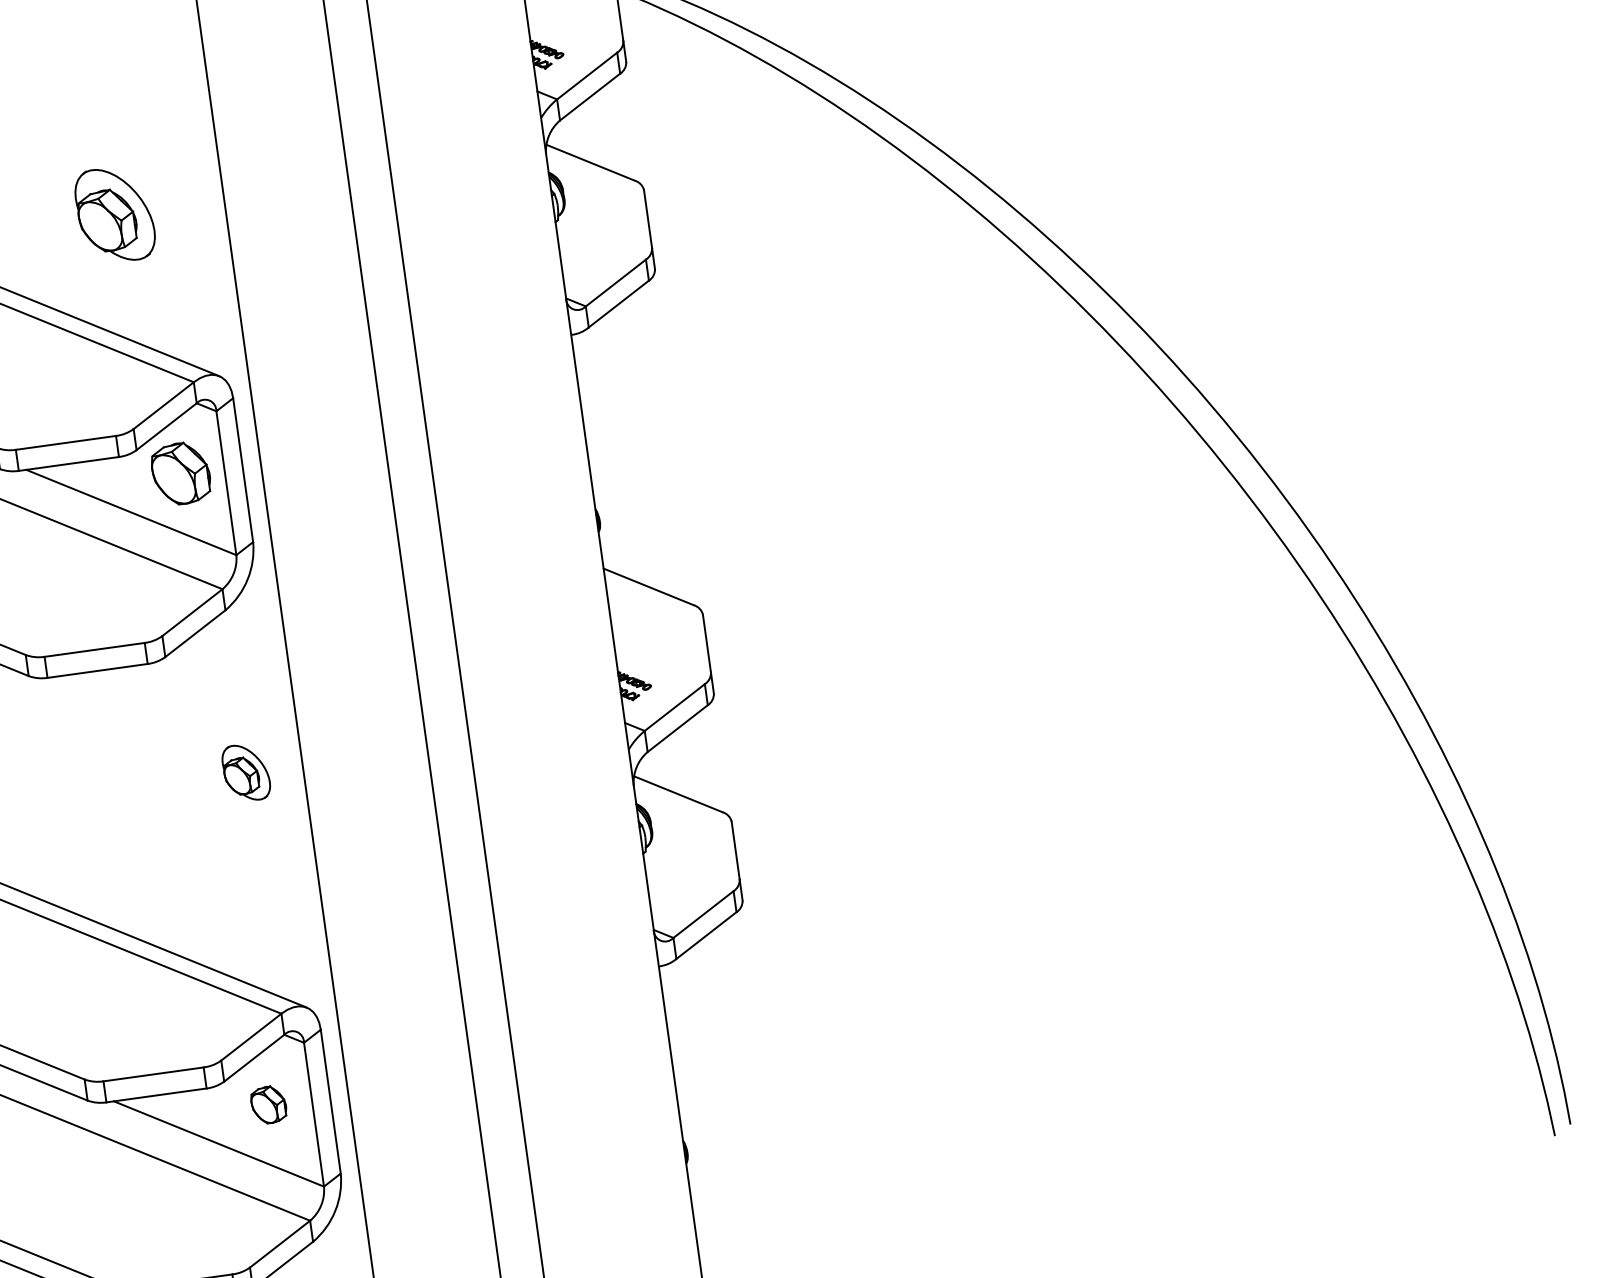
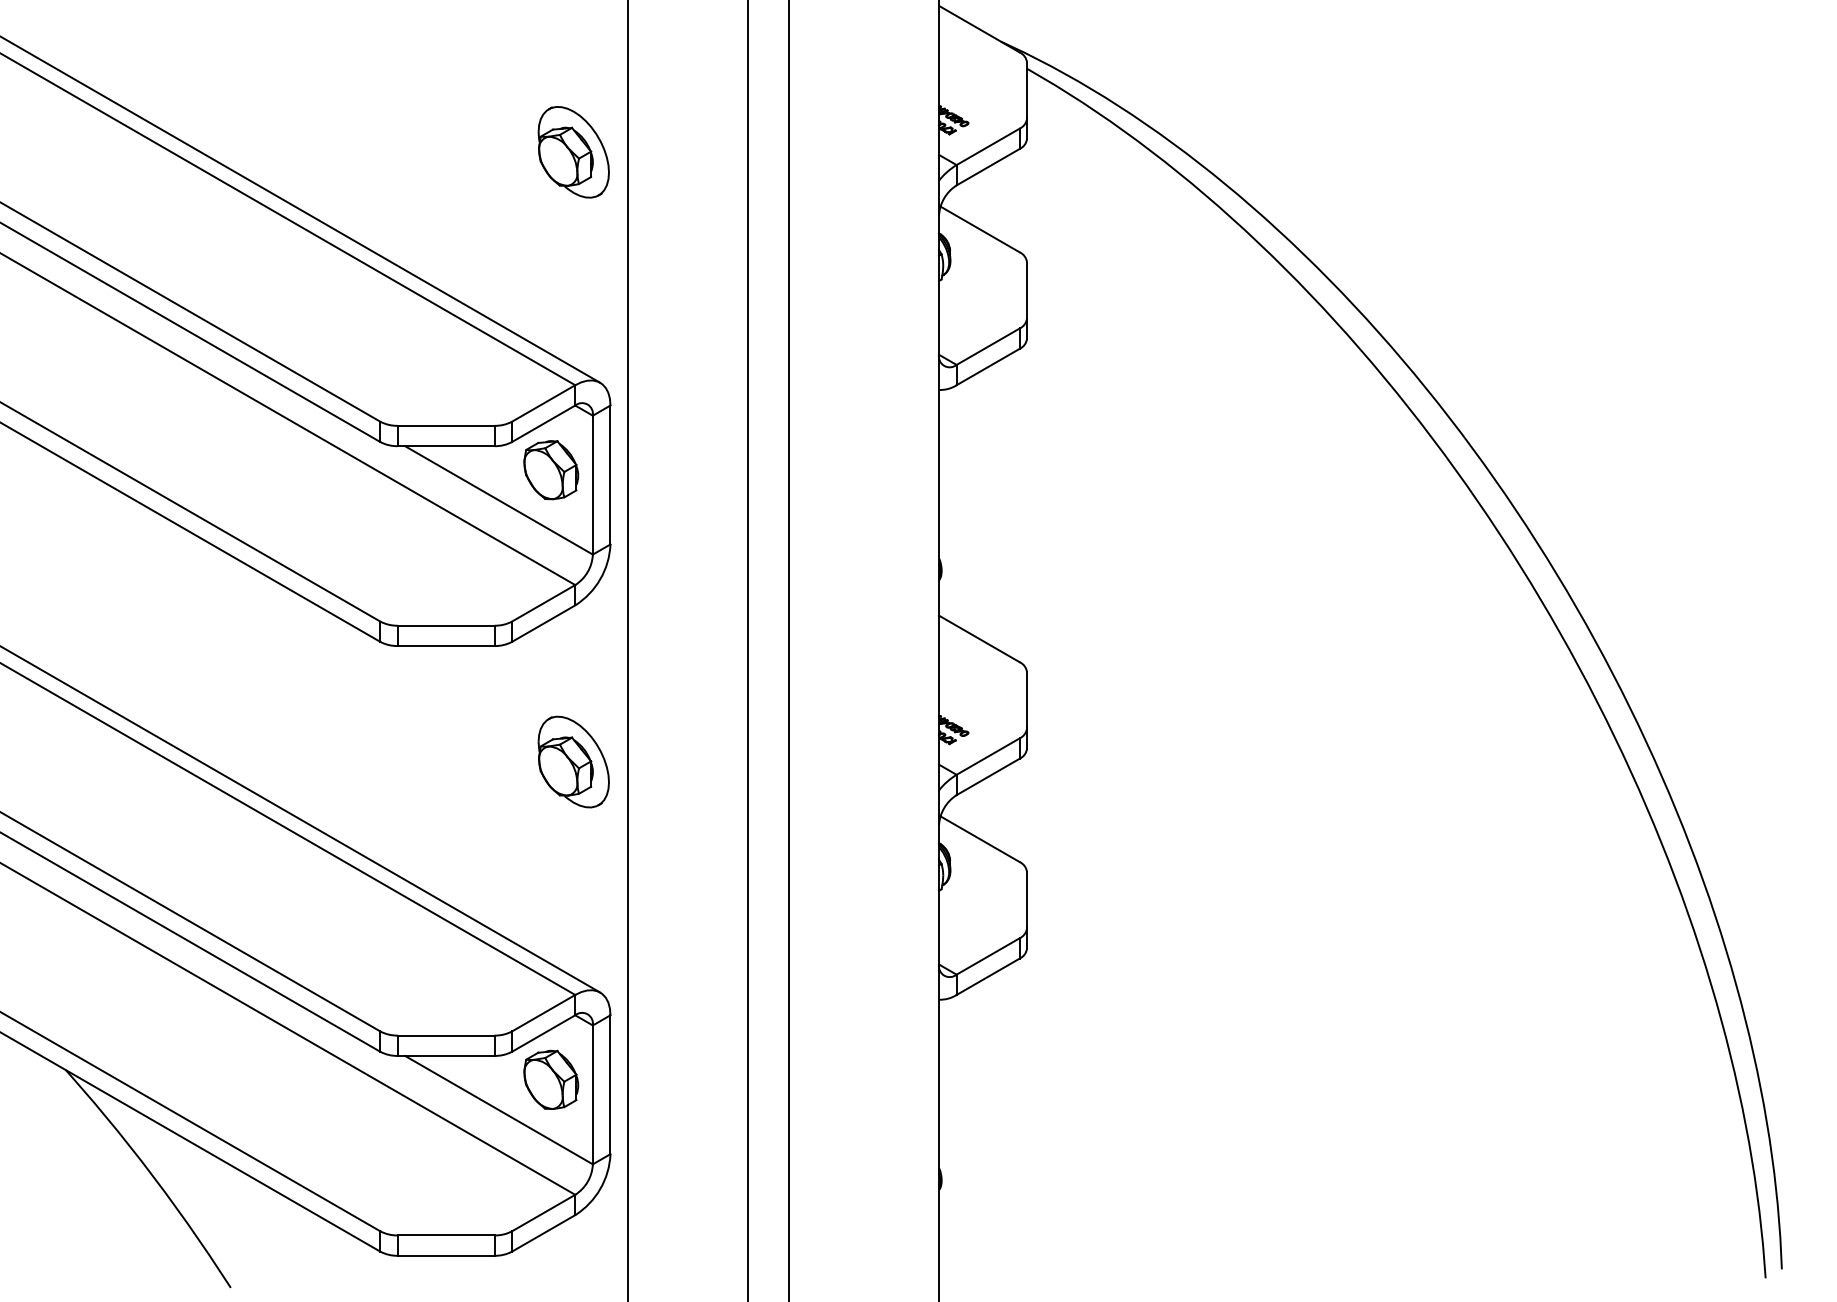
part: (114, 215) -> (573, 152), moved
part: (246, 772) -> (573, 761), size x1.67
part: (268, 1104) -> (551, 1079), size x1.67

